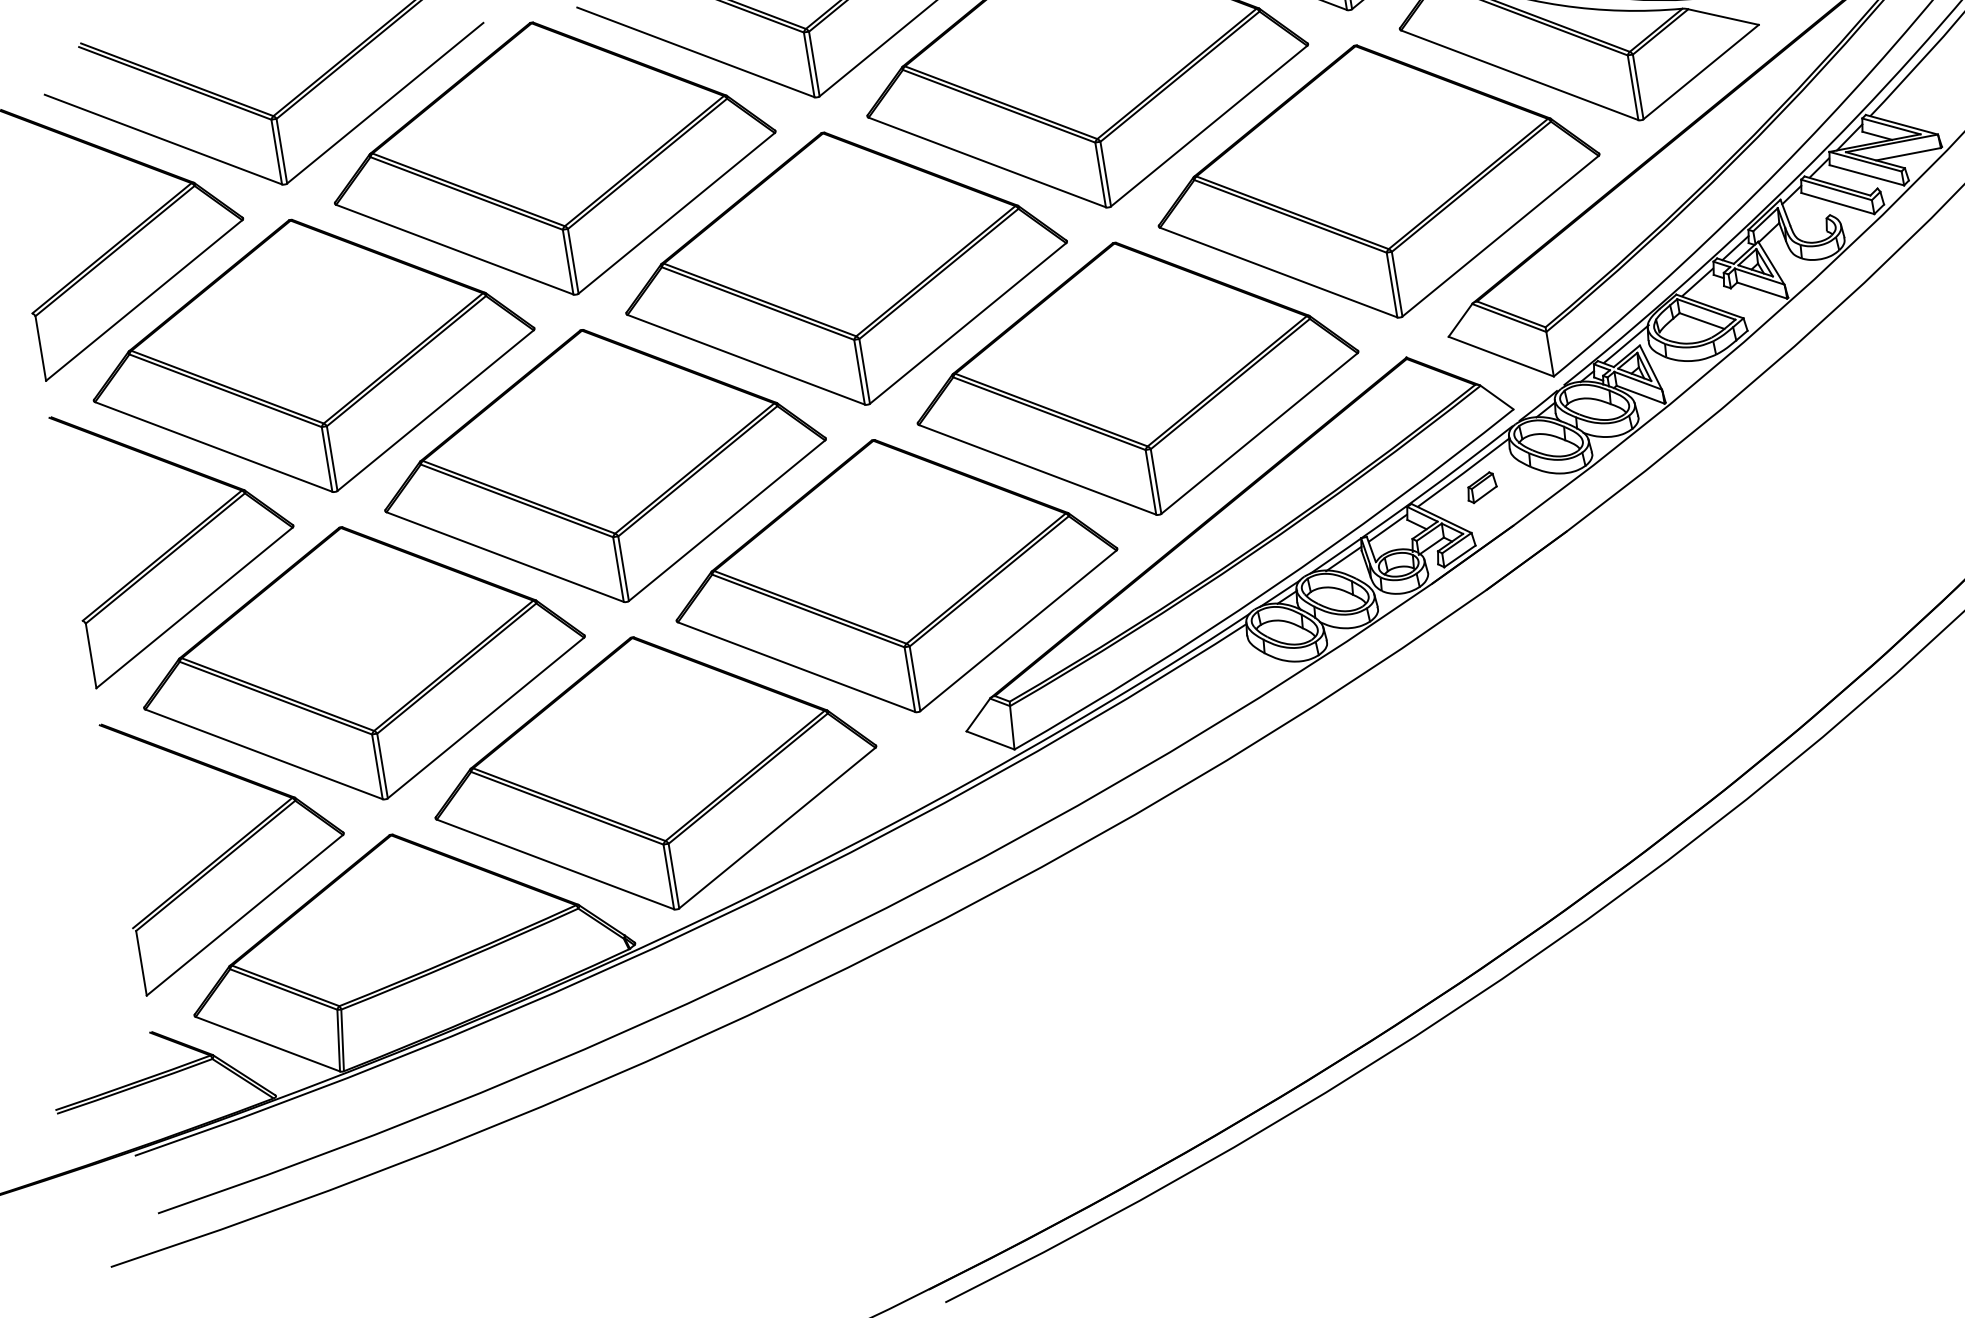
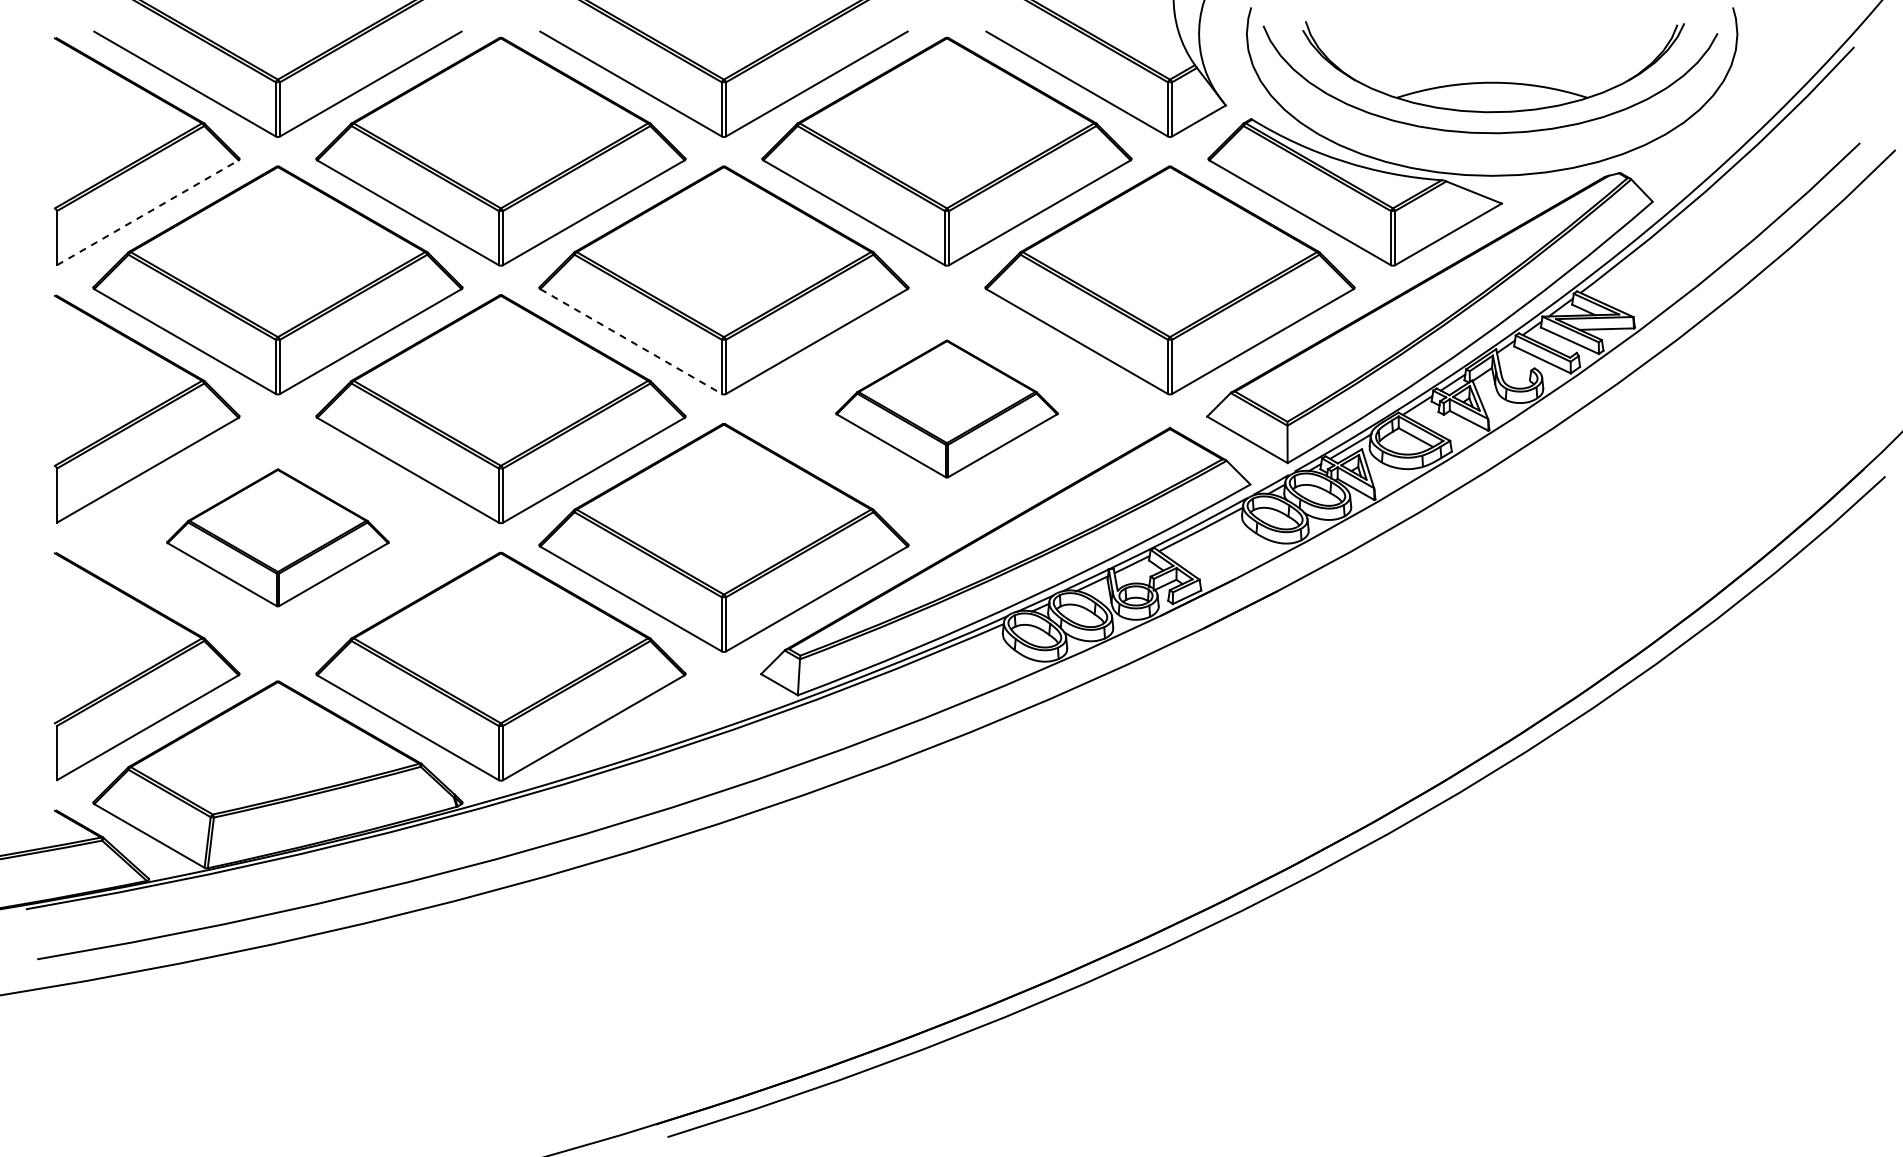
line: (143, 300) -> (147, 212), solid -> dashed
line: (746, 359) -> (631, 341), solid -> dashed
part: (1135, 378) -> (946, 408), size x0.6
part: (1481, 487) -> (1213, 543), removed
part: (362, 662) -> (277, 537), size x0.6

